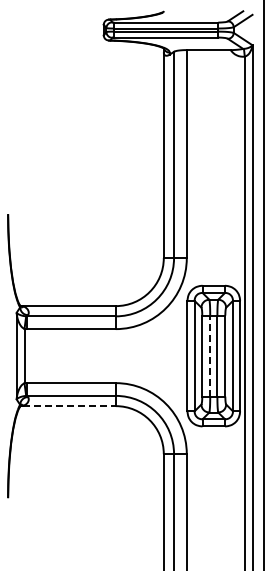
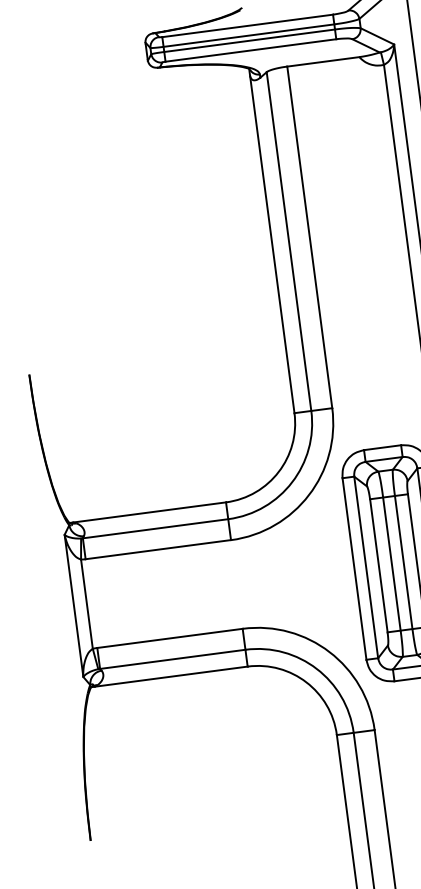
line: (210, 356) -> (392, 564), dashed -> solid
line: (69, 406) -> (171, 677), dashed -> solid

